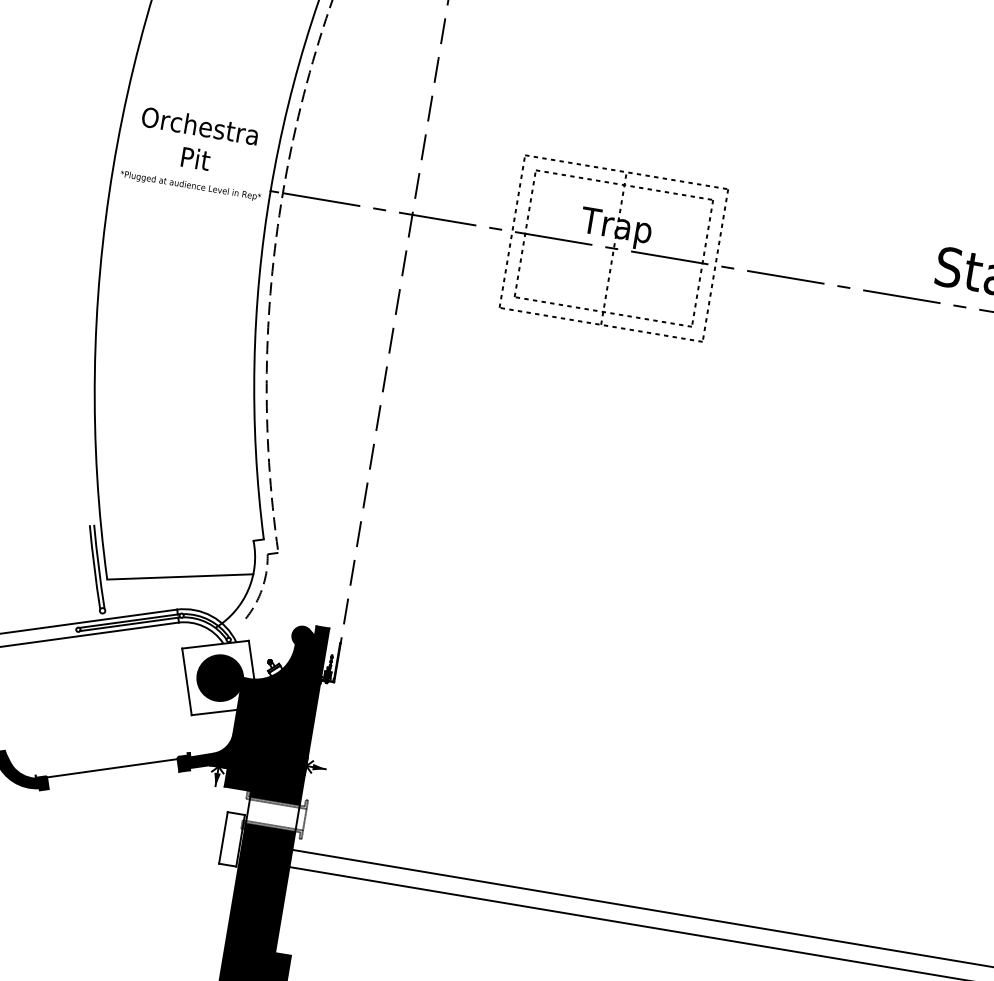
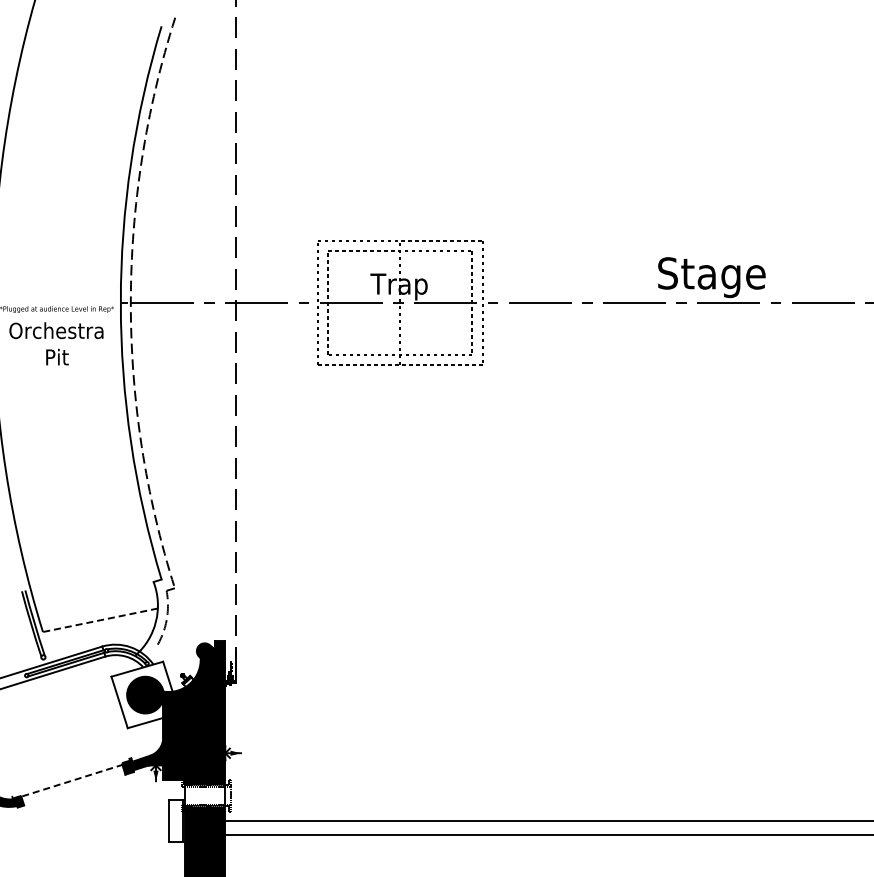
text: (197, 141) -> (56, 343), moved
line: (180, 577) -> (100, 620), solid -> dashed
line: (113, 768) -> (72, 780), solid -> dashed

